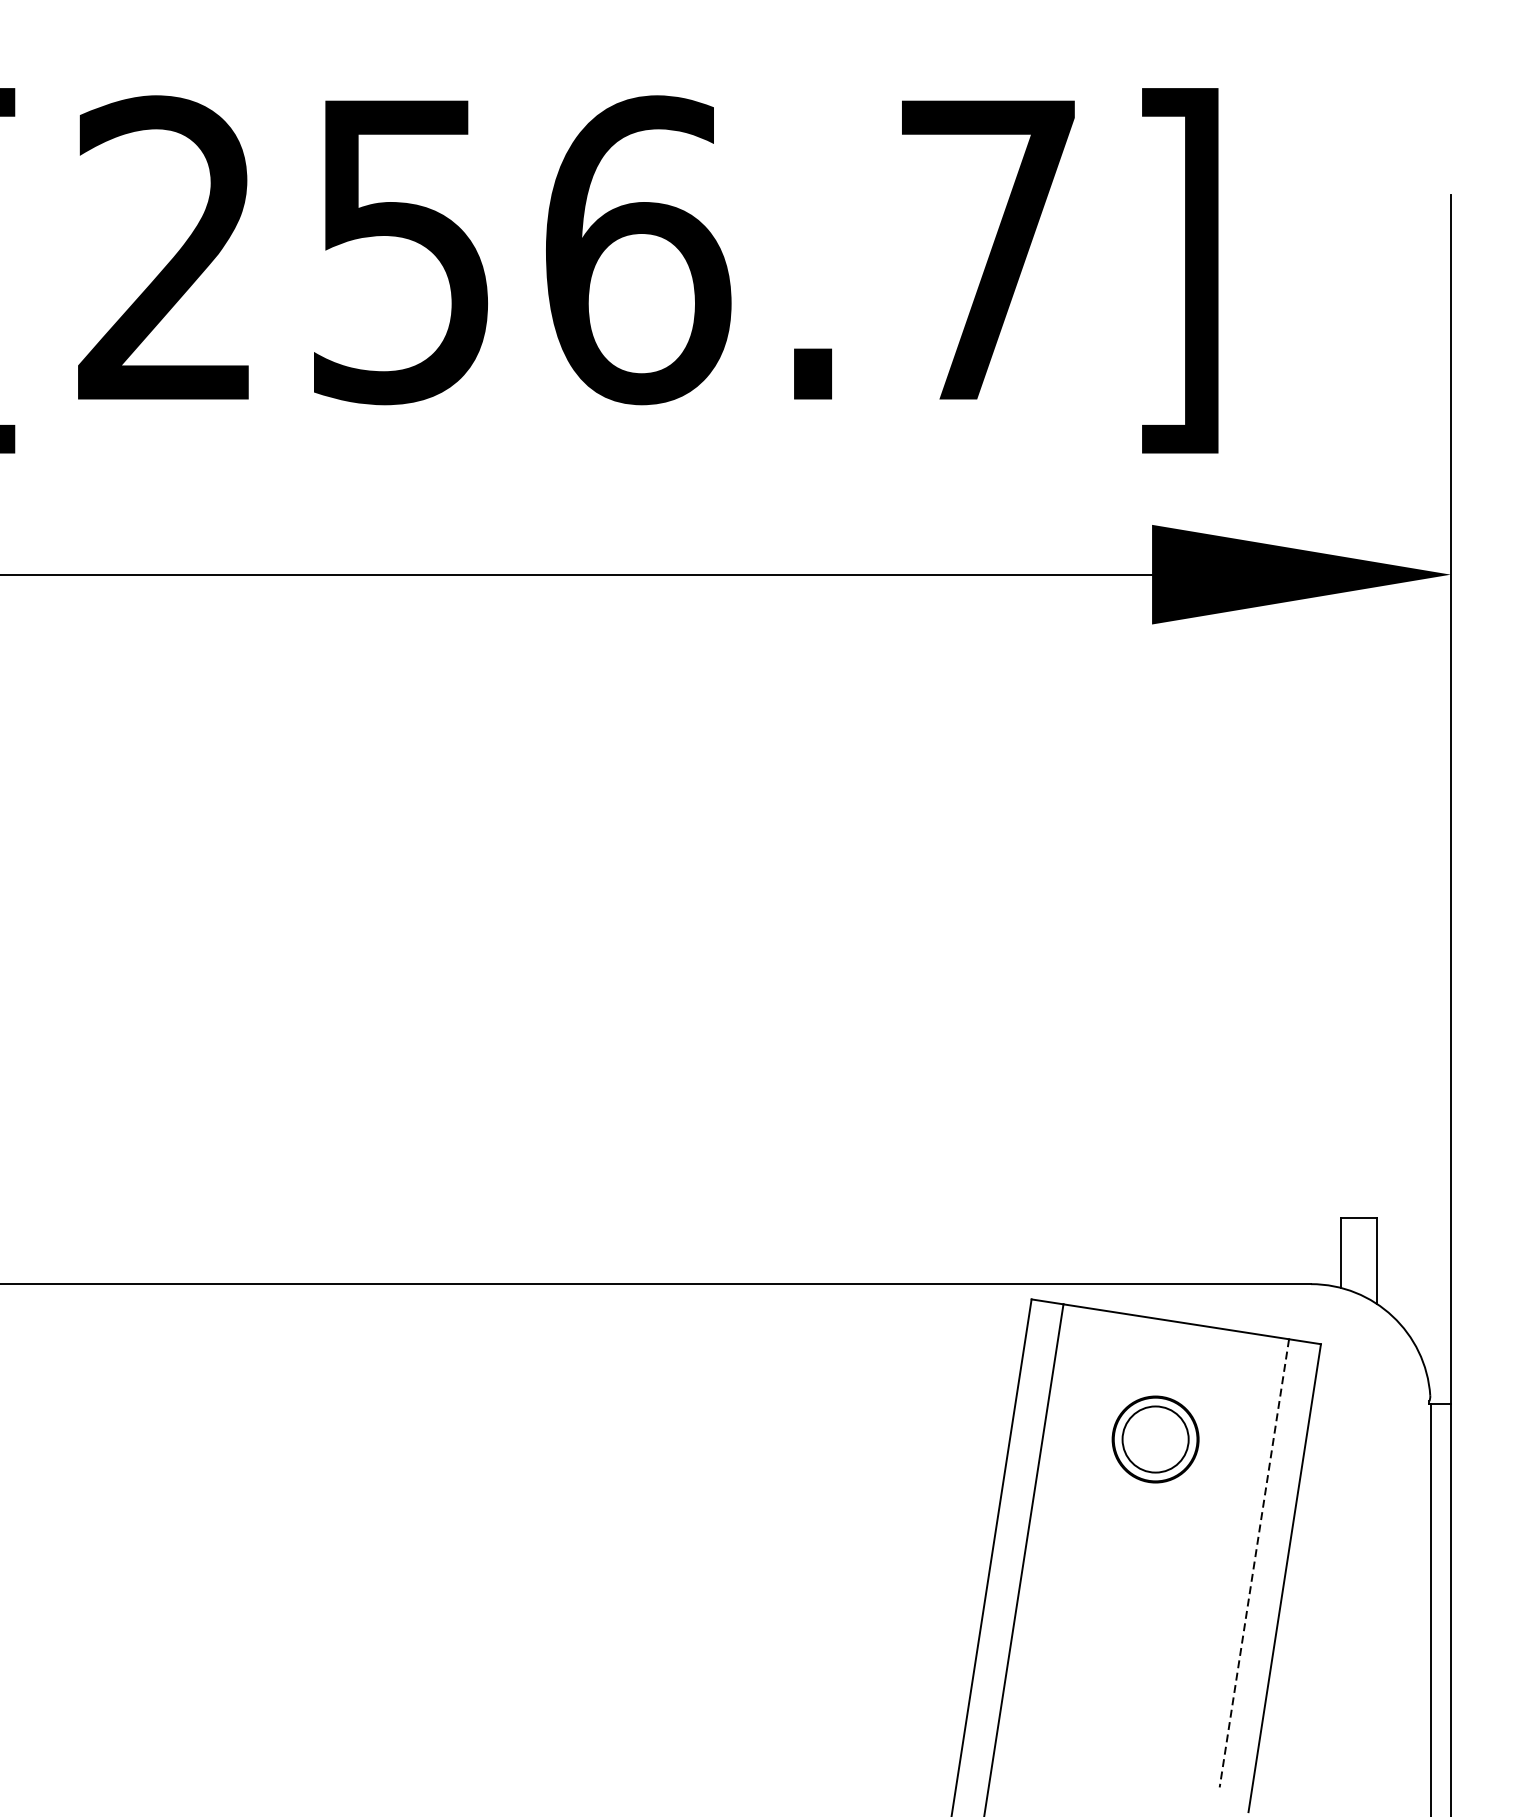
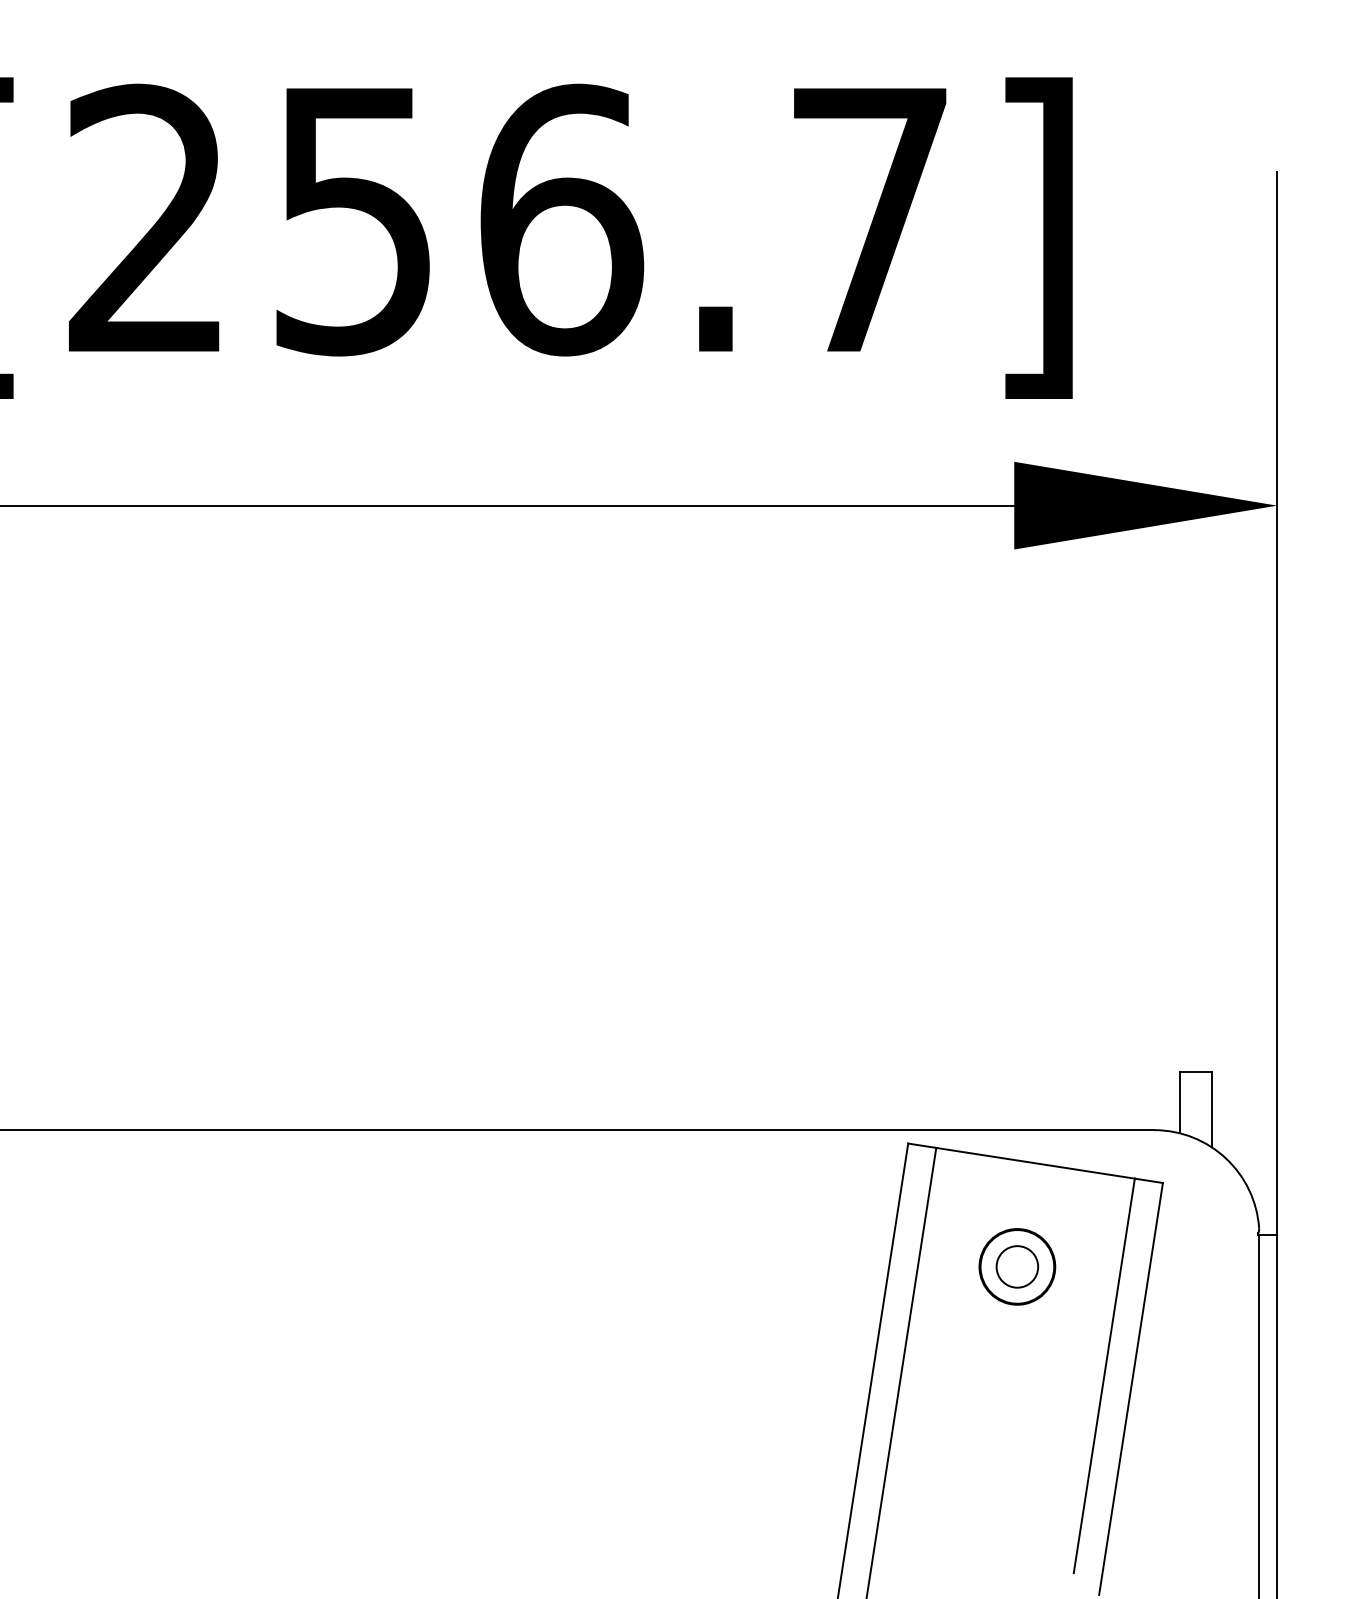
circle: (1155, 1439) -> (1017, 1266), size x0.71
line: (1254, 1562) -> (1104, 1375), dashed -> solid

